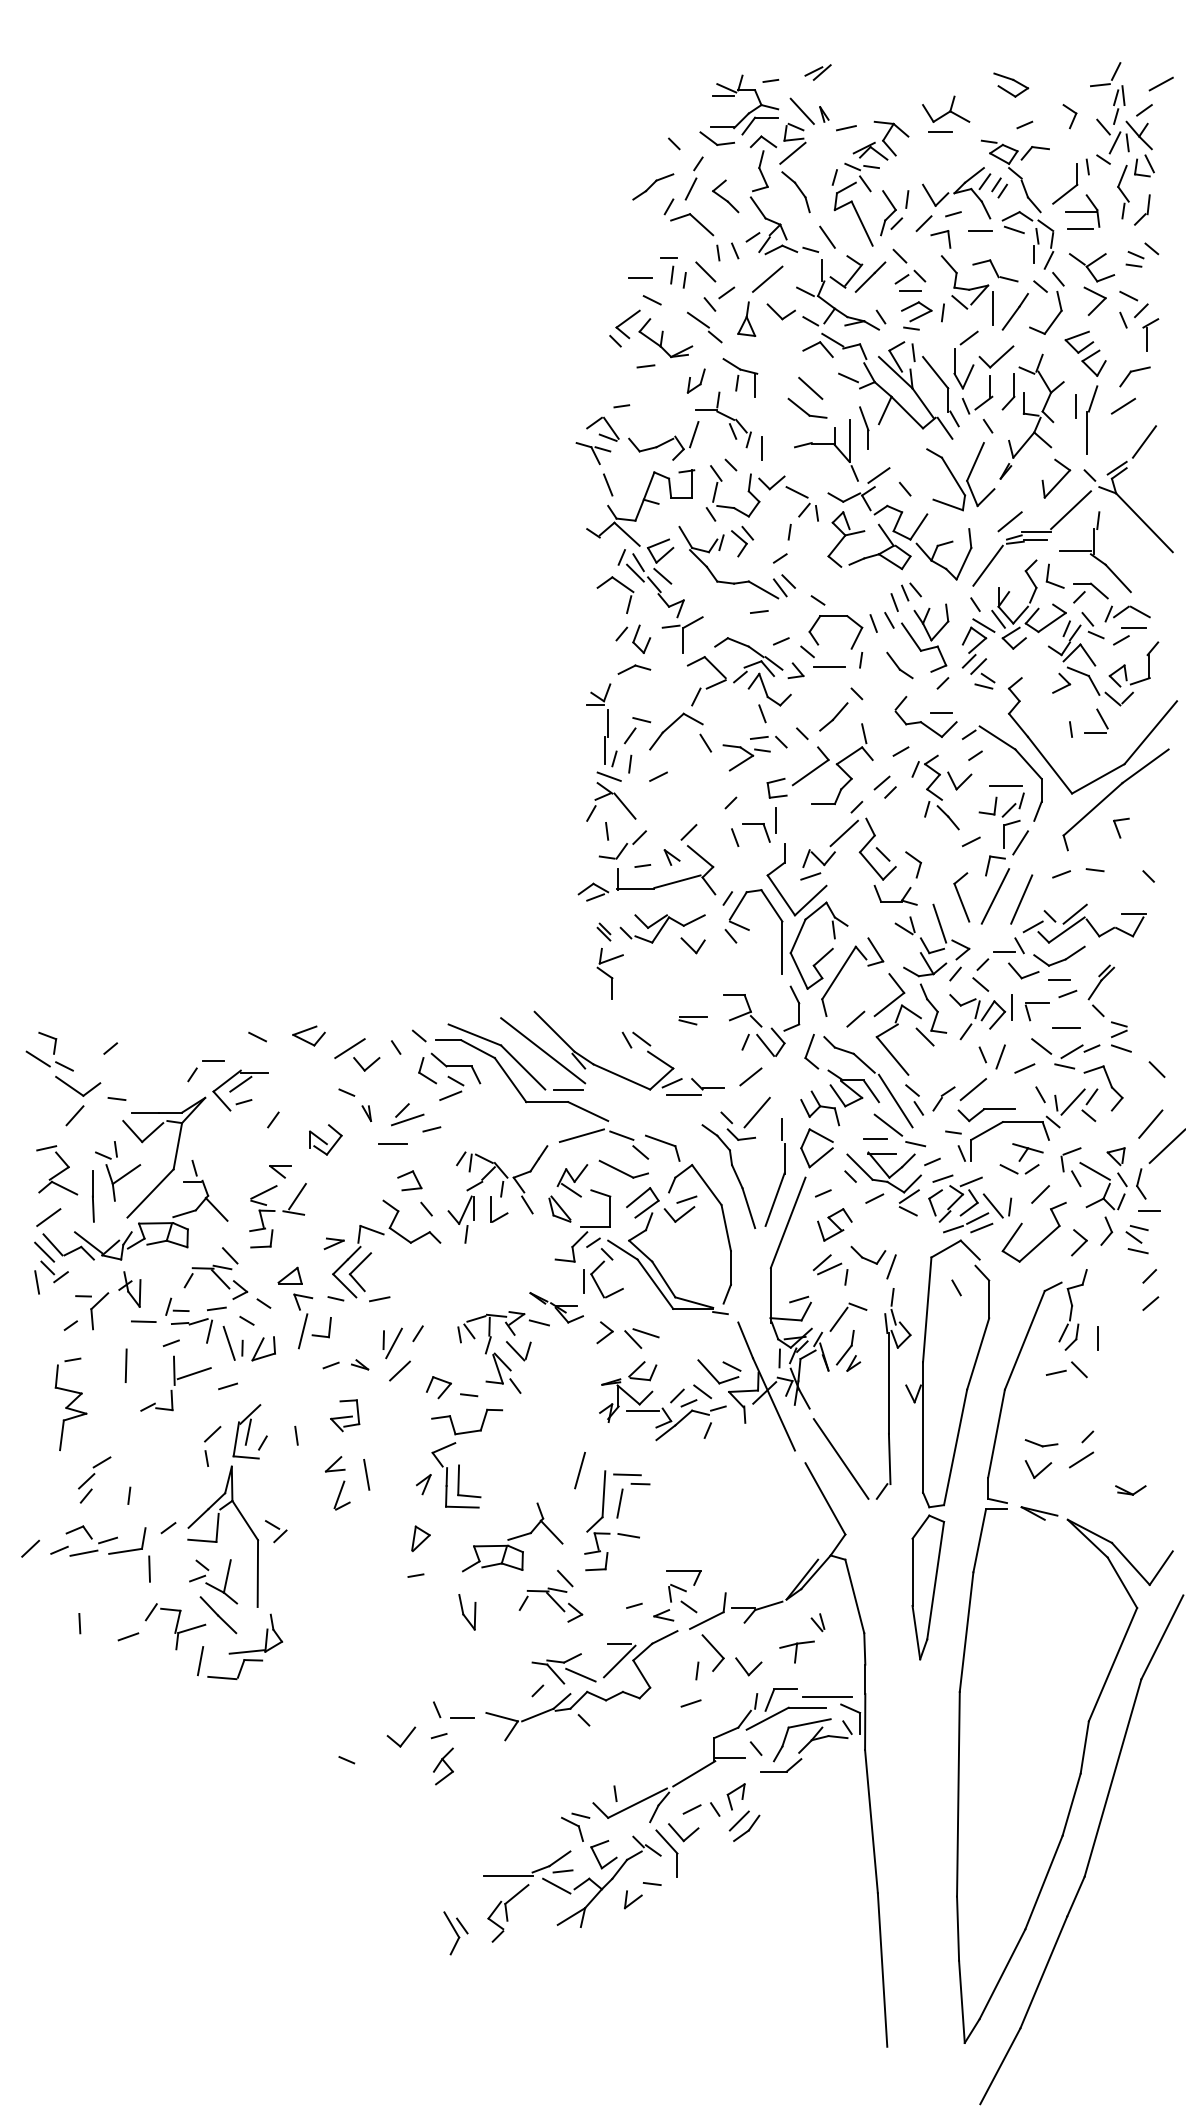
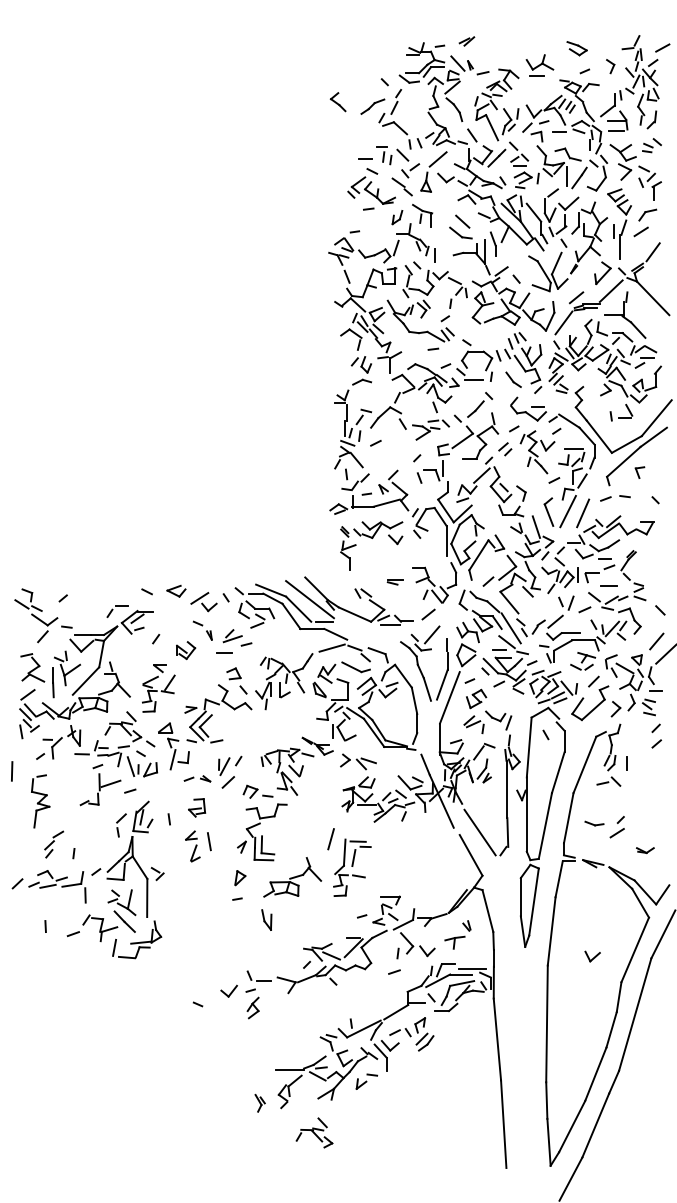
part: (724, 197) -> (337, 102), moved
line: (126, 1365) -> (12, 771), moved
part: (1038, 1469) -> (592, 956), moved
part: (550, 1595) -> (314, 1132), moved
part: (454, 1933) -> (259, 1103), size x0.7

